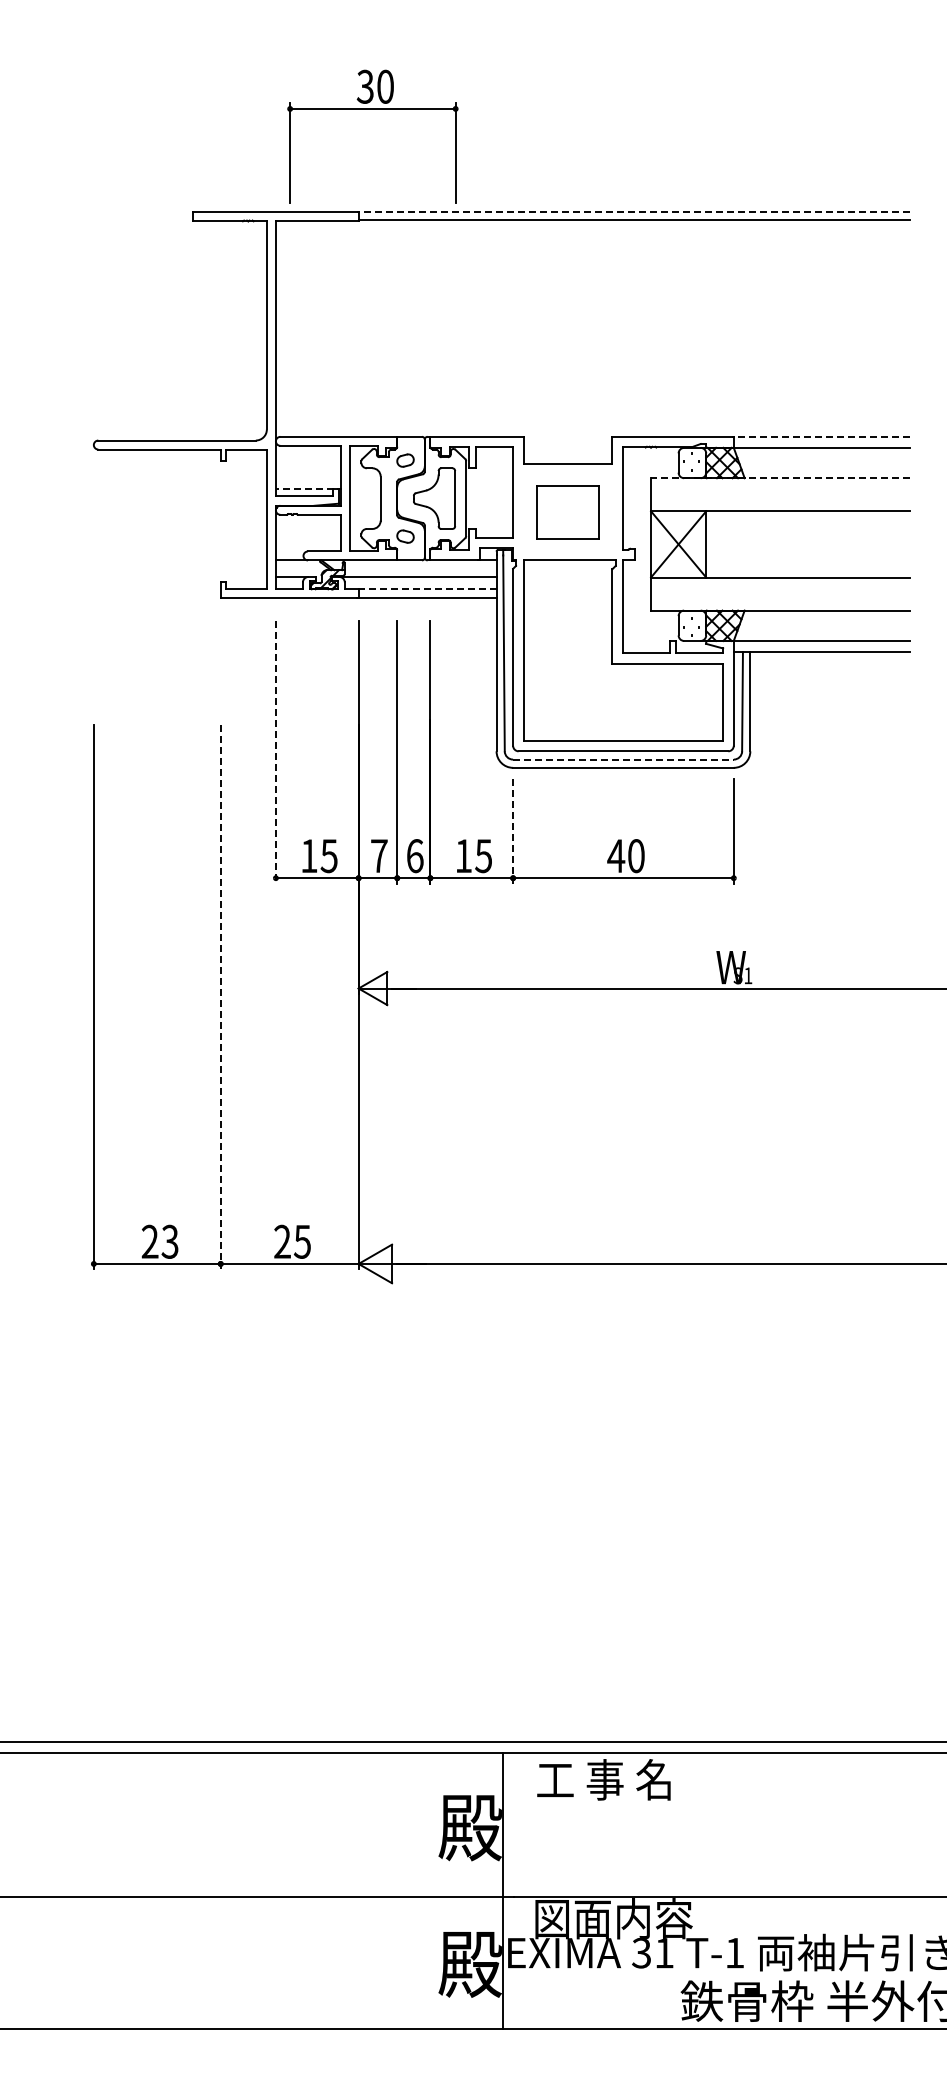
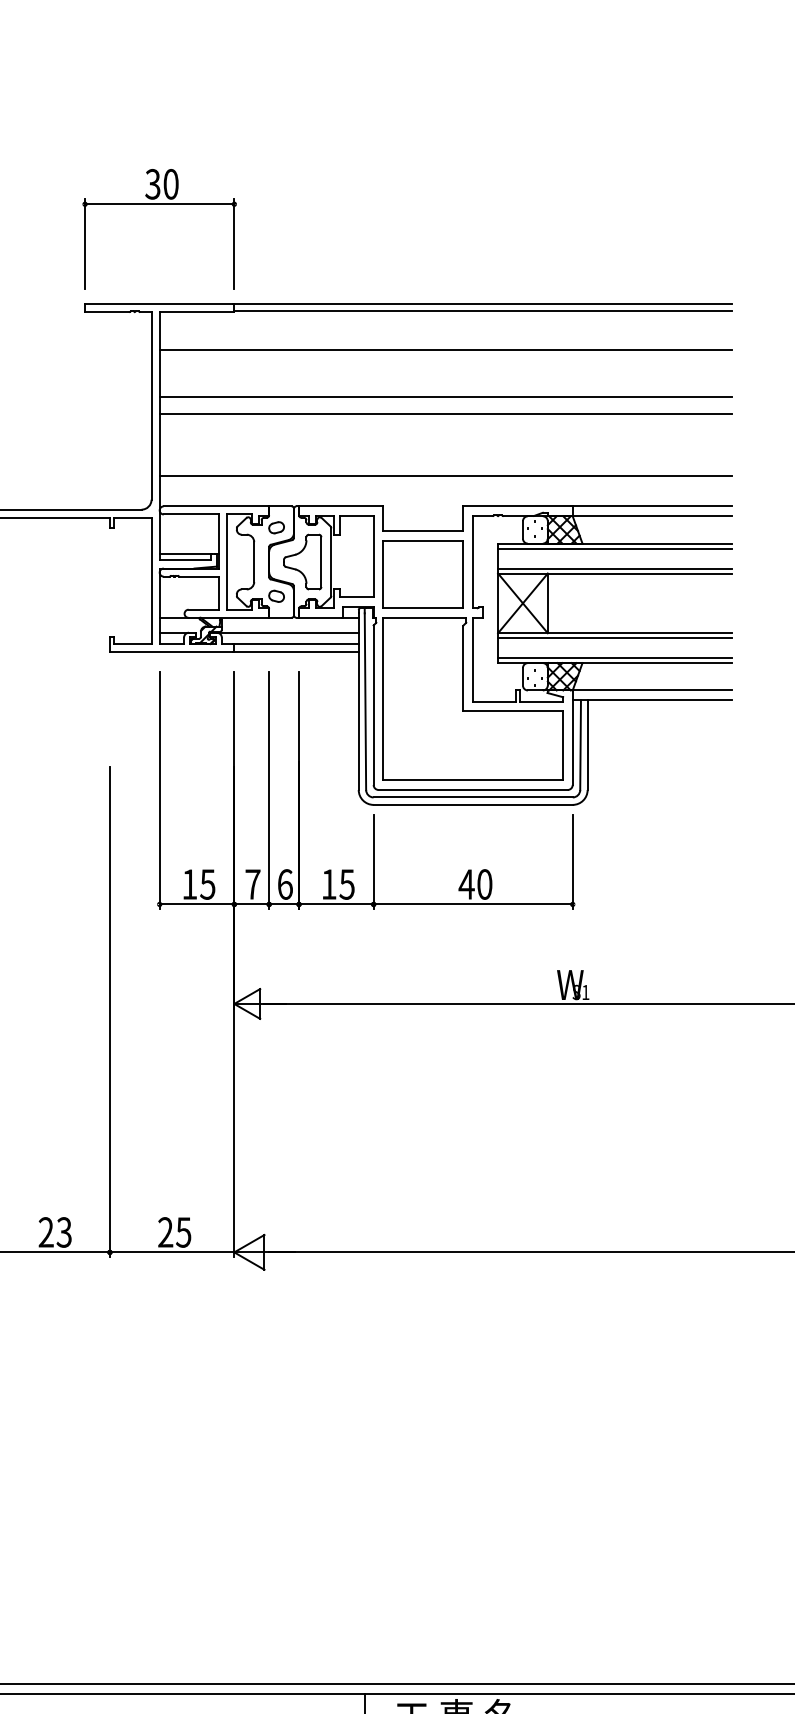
part: (372, 109) -> (159, 204), moved
line: (633, 212) -> (482, 303), dashed -> solid
line: (592, 263) -> (445, 349), added
line: (592, 316) -> (445, 397), added
line: (592, 334) -> (445, 414), added
line: (592, 403) -> (445, 476), added
line: (820, 436) -> (650, 506), dashed -> solid
line: (780, 478) -> (614, 543), dashed -> solid
line: (780, 483) -> (614, 548), added
line: (304, 489) -> (185, 553), dashed -> solid
line: (780, 505) -> (614, 568), added
part: (567, 512) -> (422, 574), size x1.43
line: (780, 583) -> (614, 638), added
line: (426, 589) -> (295, 644), dashed -> solid
line: (780, 605) -> (614, 658), added
line: (275, 752) -> (159, 791), dashed -> solid
line: (623, 759) -> (473, 797), dashed -> solid
line: (513, 831) -> (374, 862), dashed -> solid
line: (220, 997) -> (109, 1012), dashed -> solid

